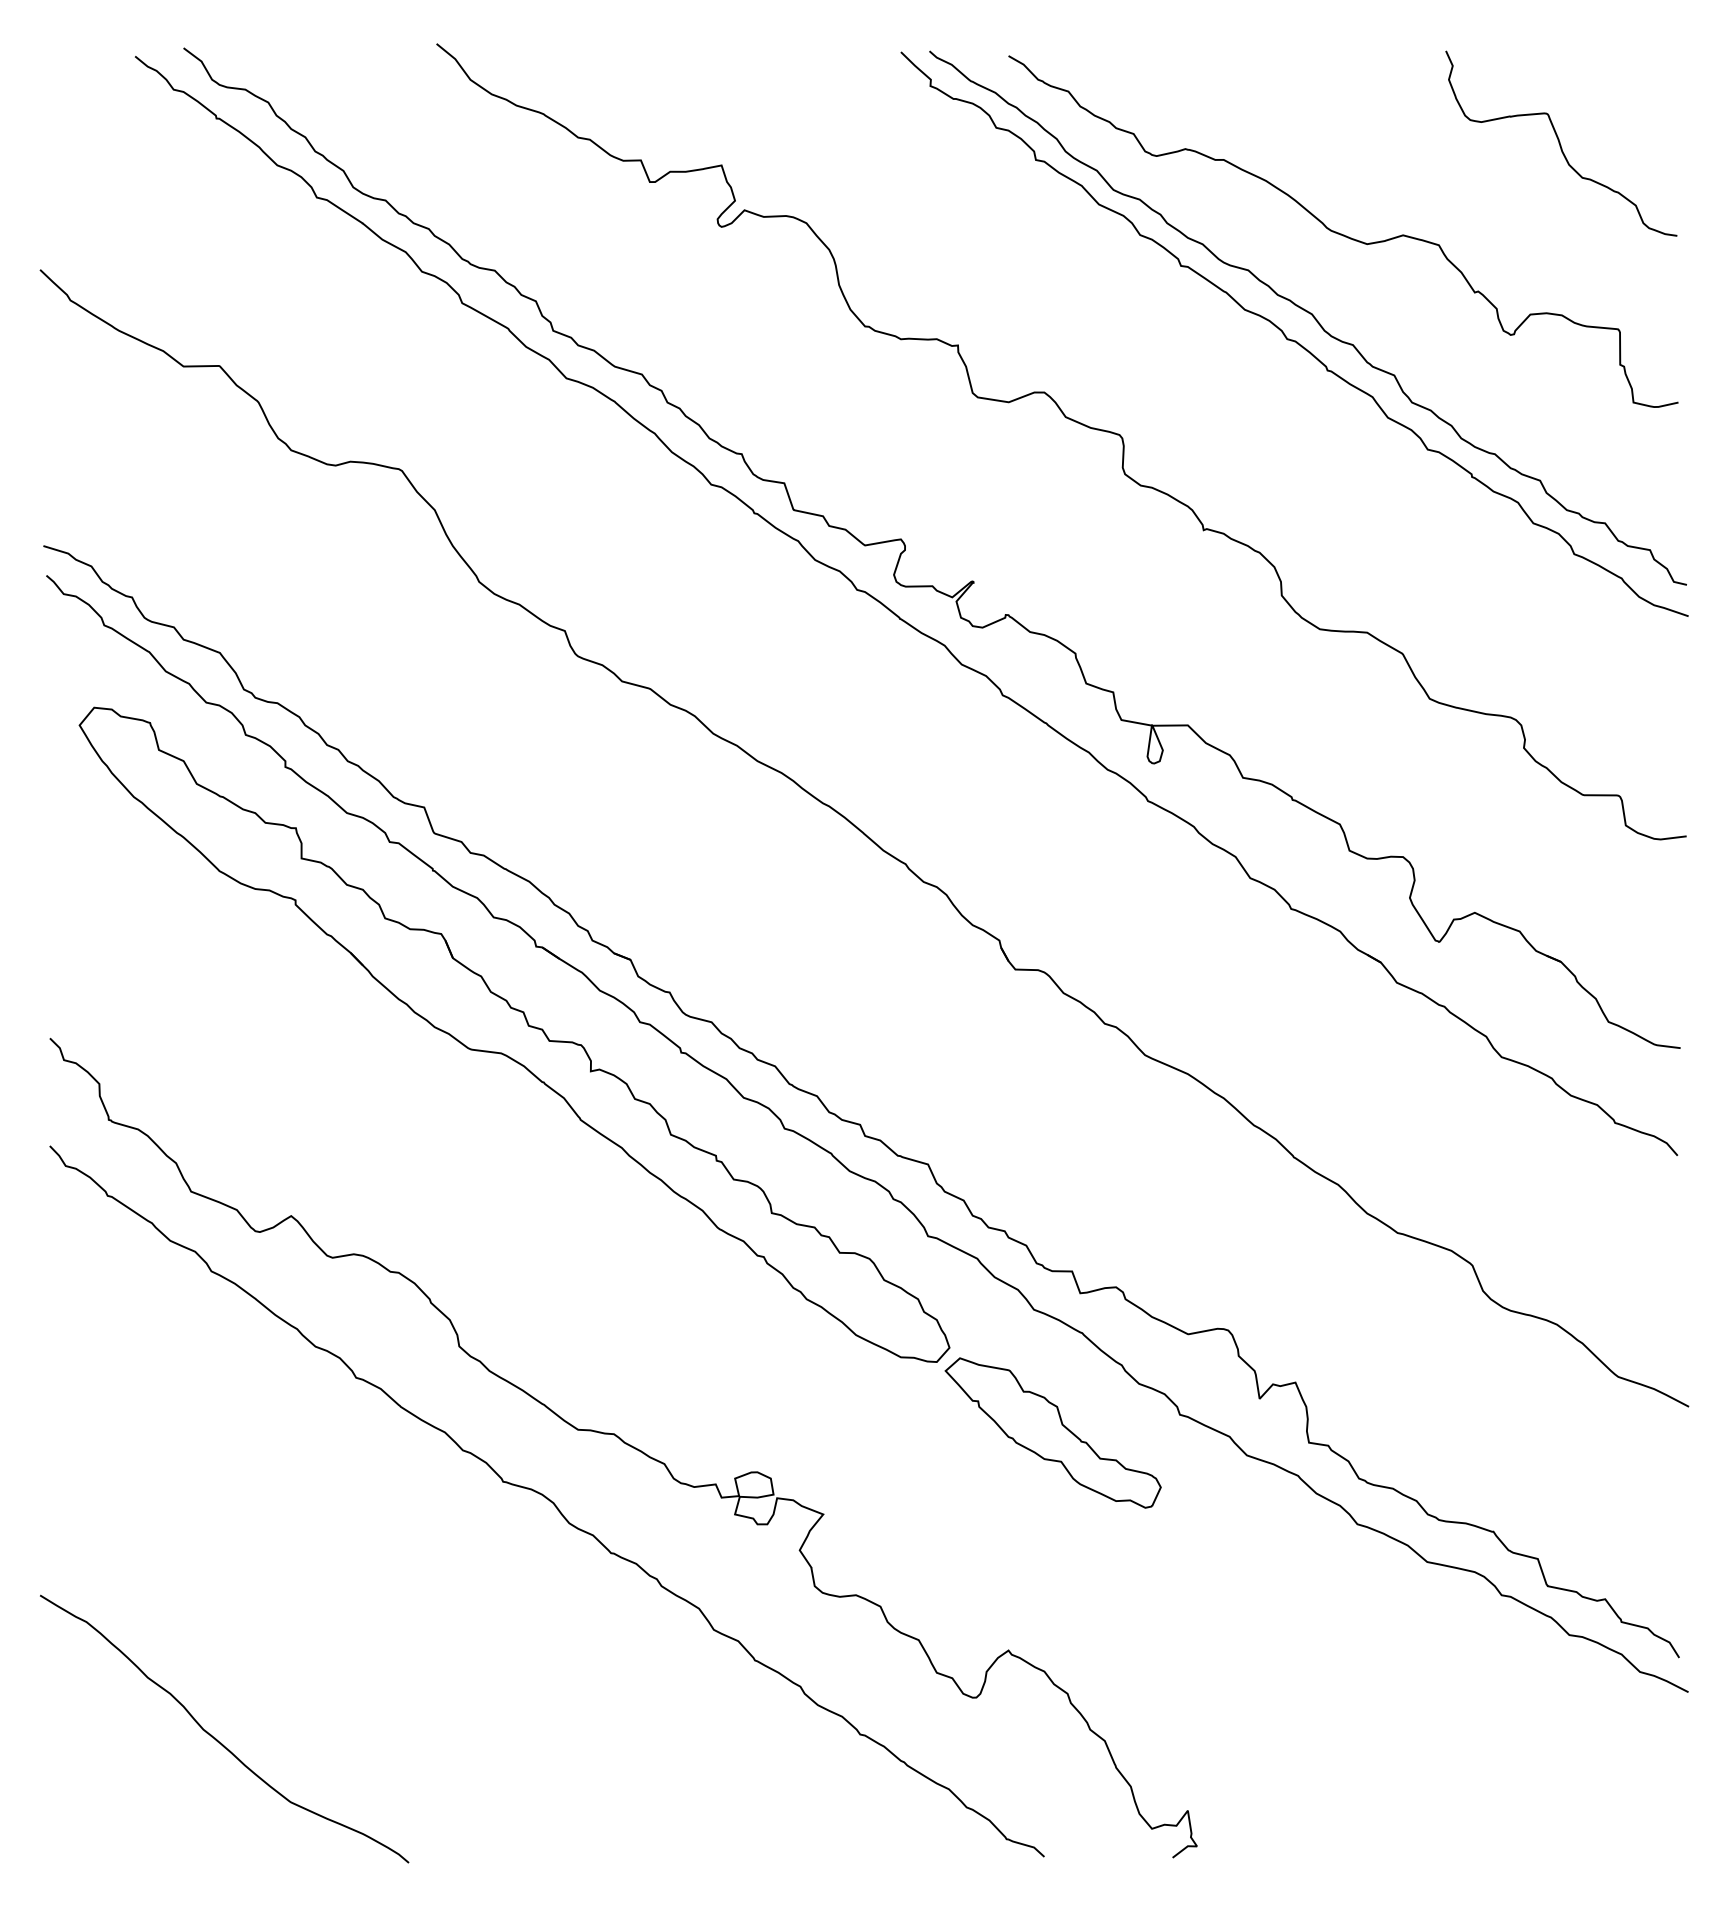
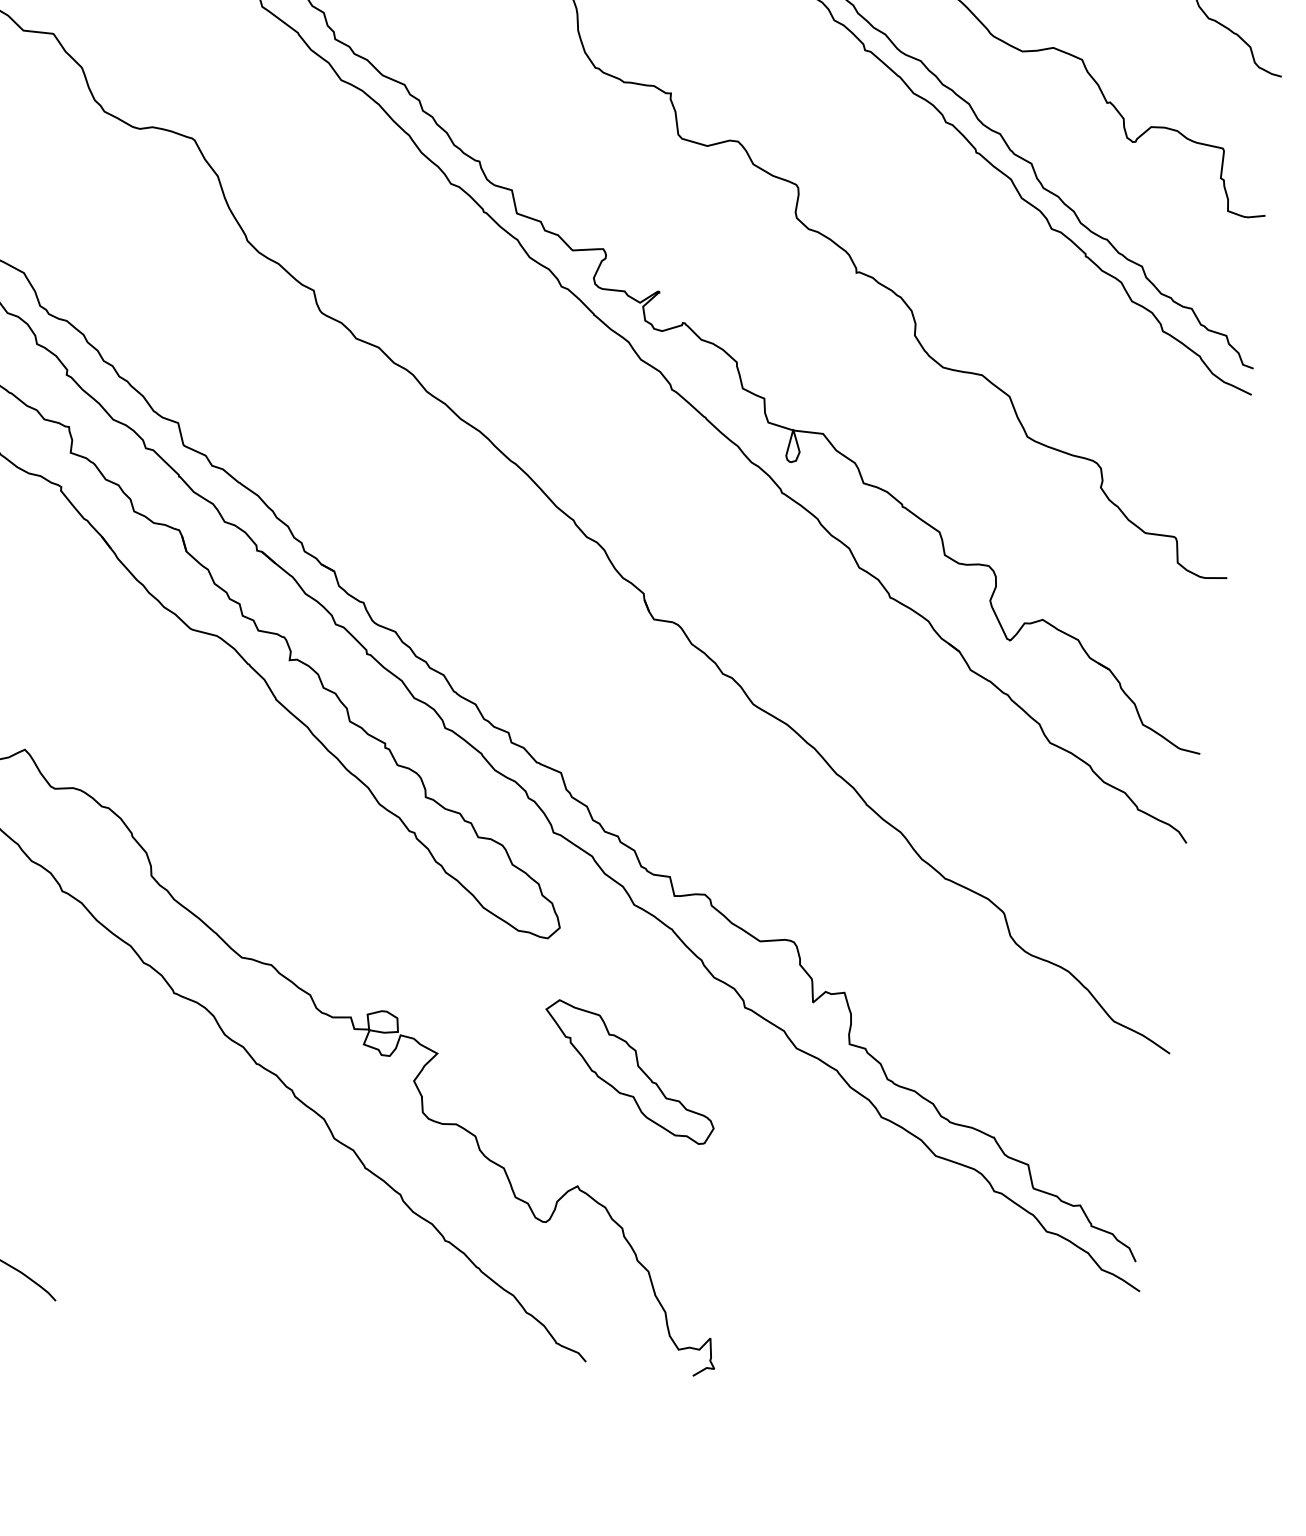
part: (1052, 1432) -> (629, 1071), moved

